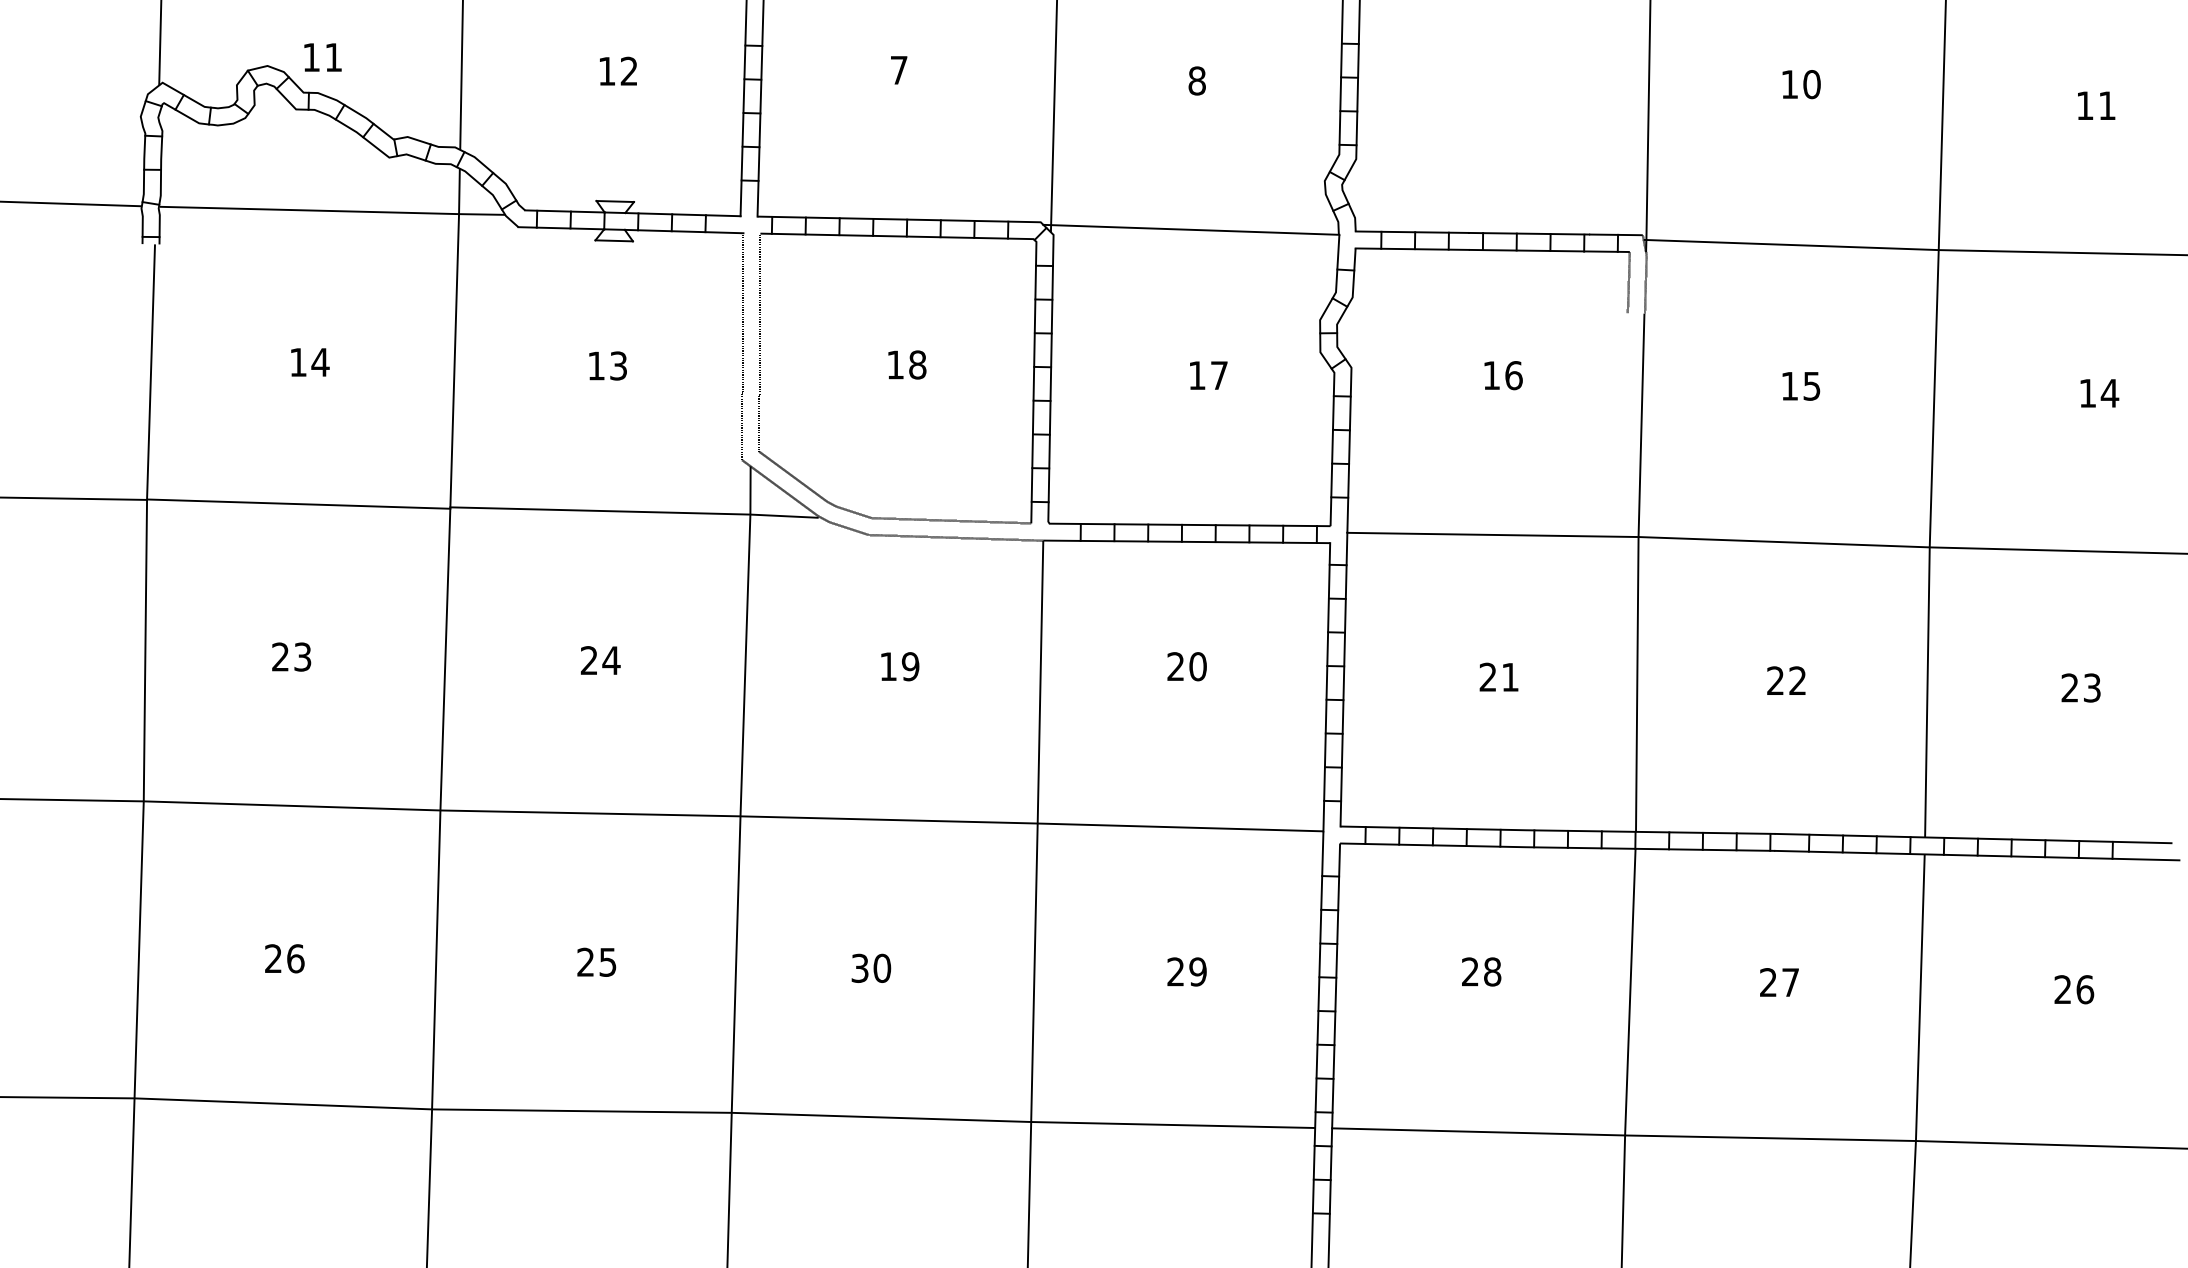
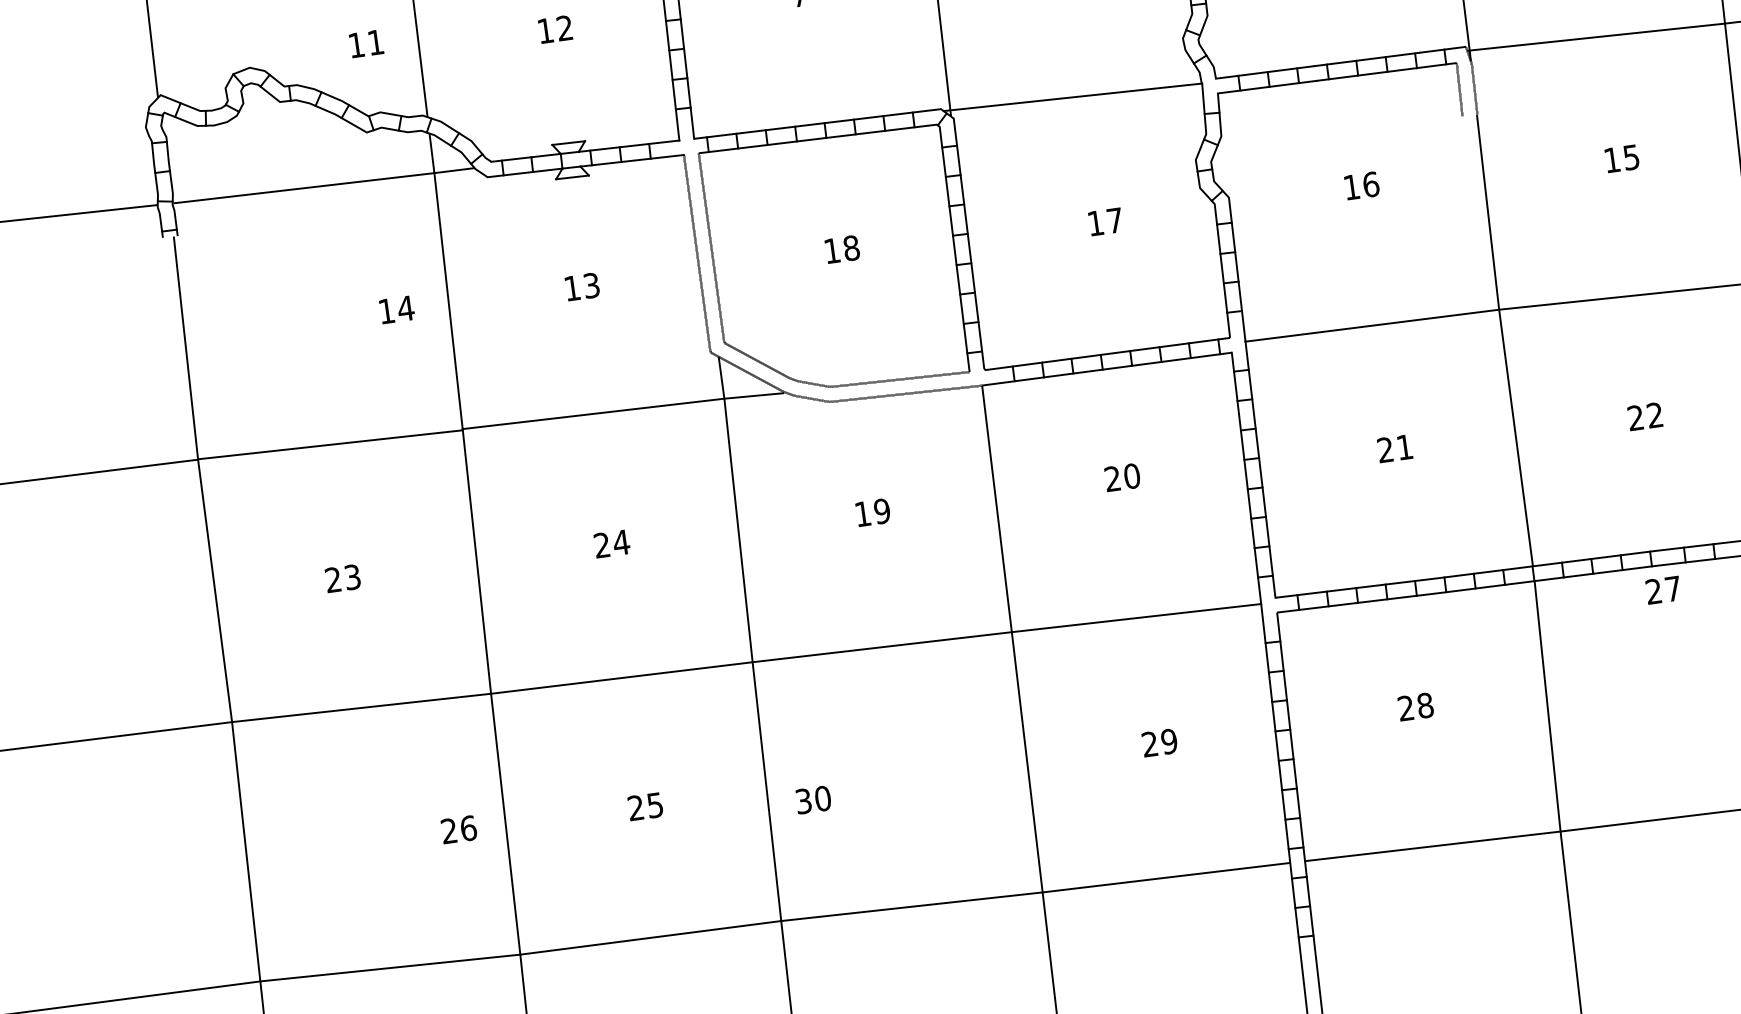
text: (322, 57) -> (366, 43), moved
text: (310, 362) -> (397, 309), moved
text: (284, 958) -> (458, 829), moved
text: (871, 967) -> (813, 799), moved
text: (1779, 982) -> (1663, 590), moved

